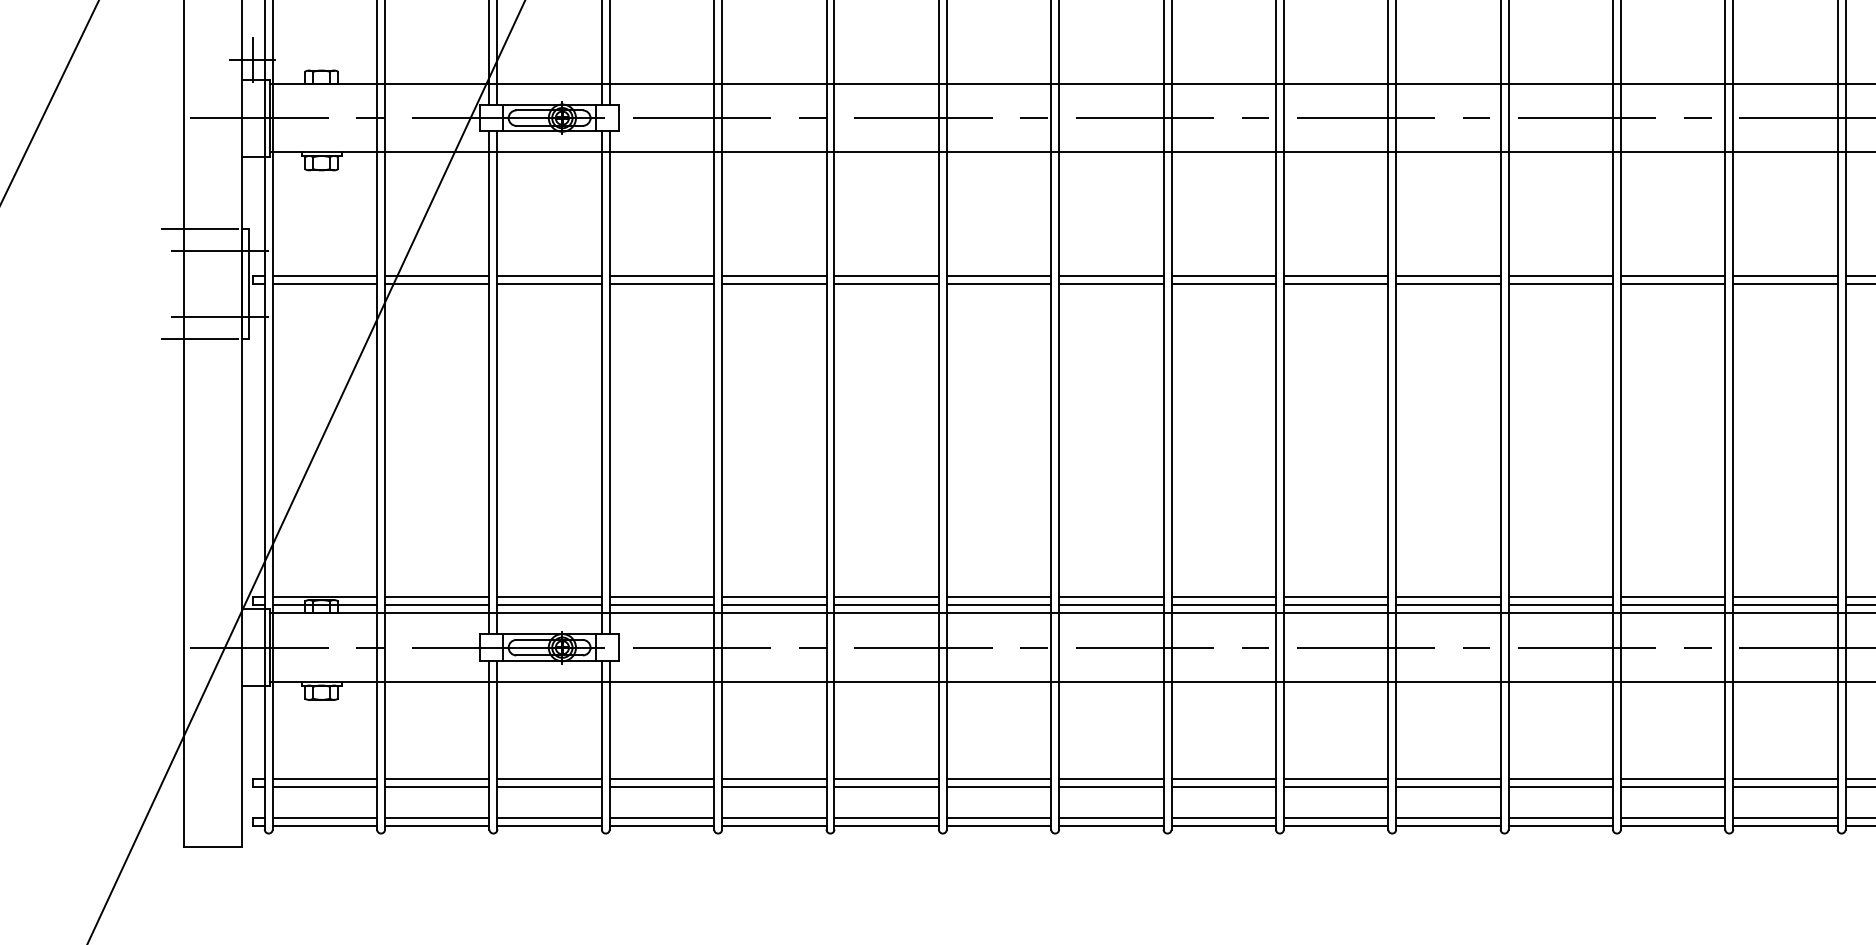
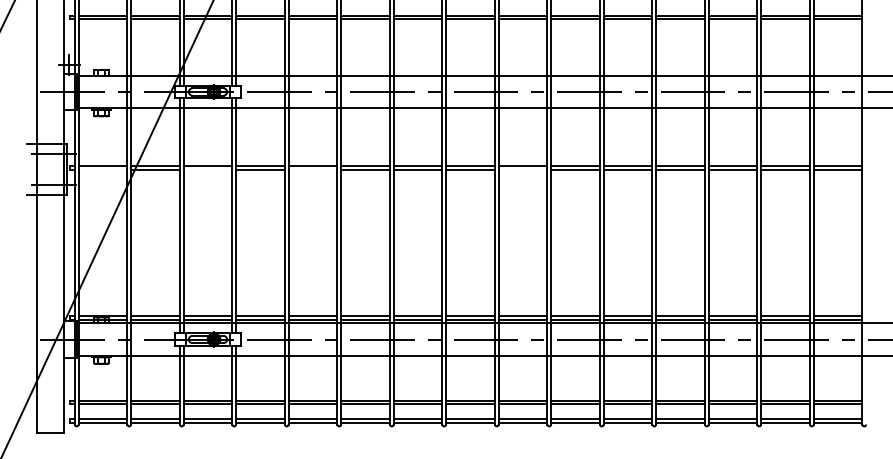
line: (323, 283) -> (102, 169), removed
line: (548, 283) -> (207, 169), removed
line: (773, 283) -> (312, 169), removed
line: (1222, 283) -> (522, 169), removed

